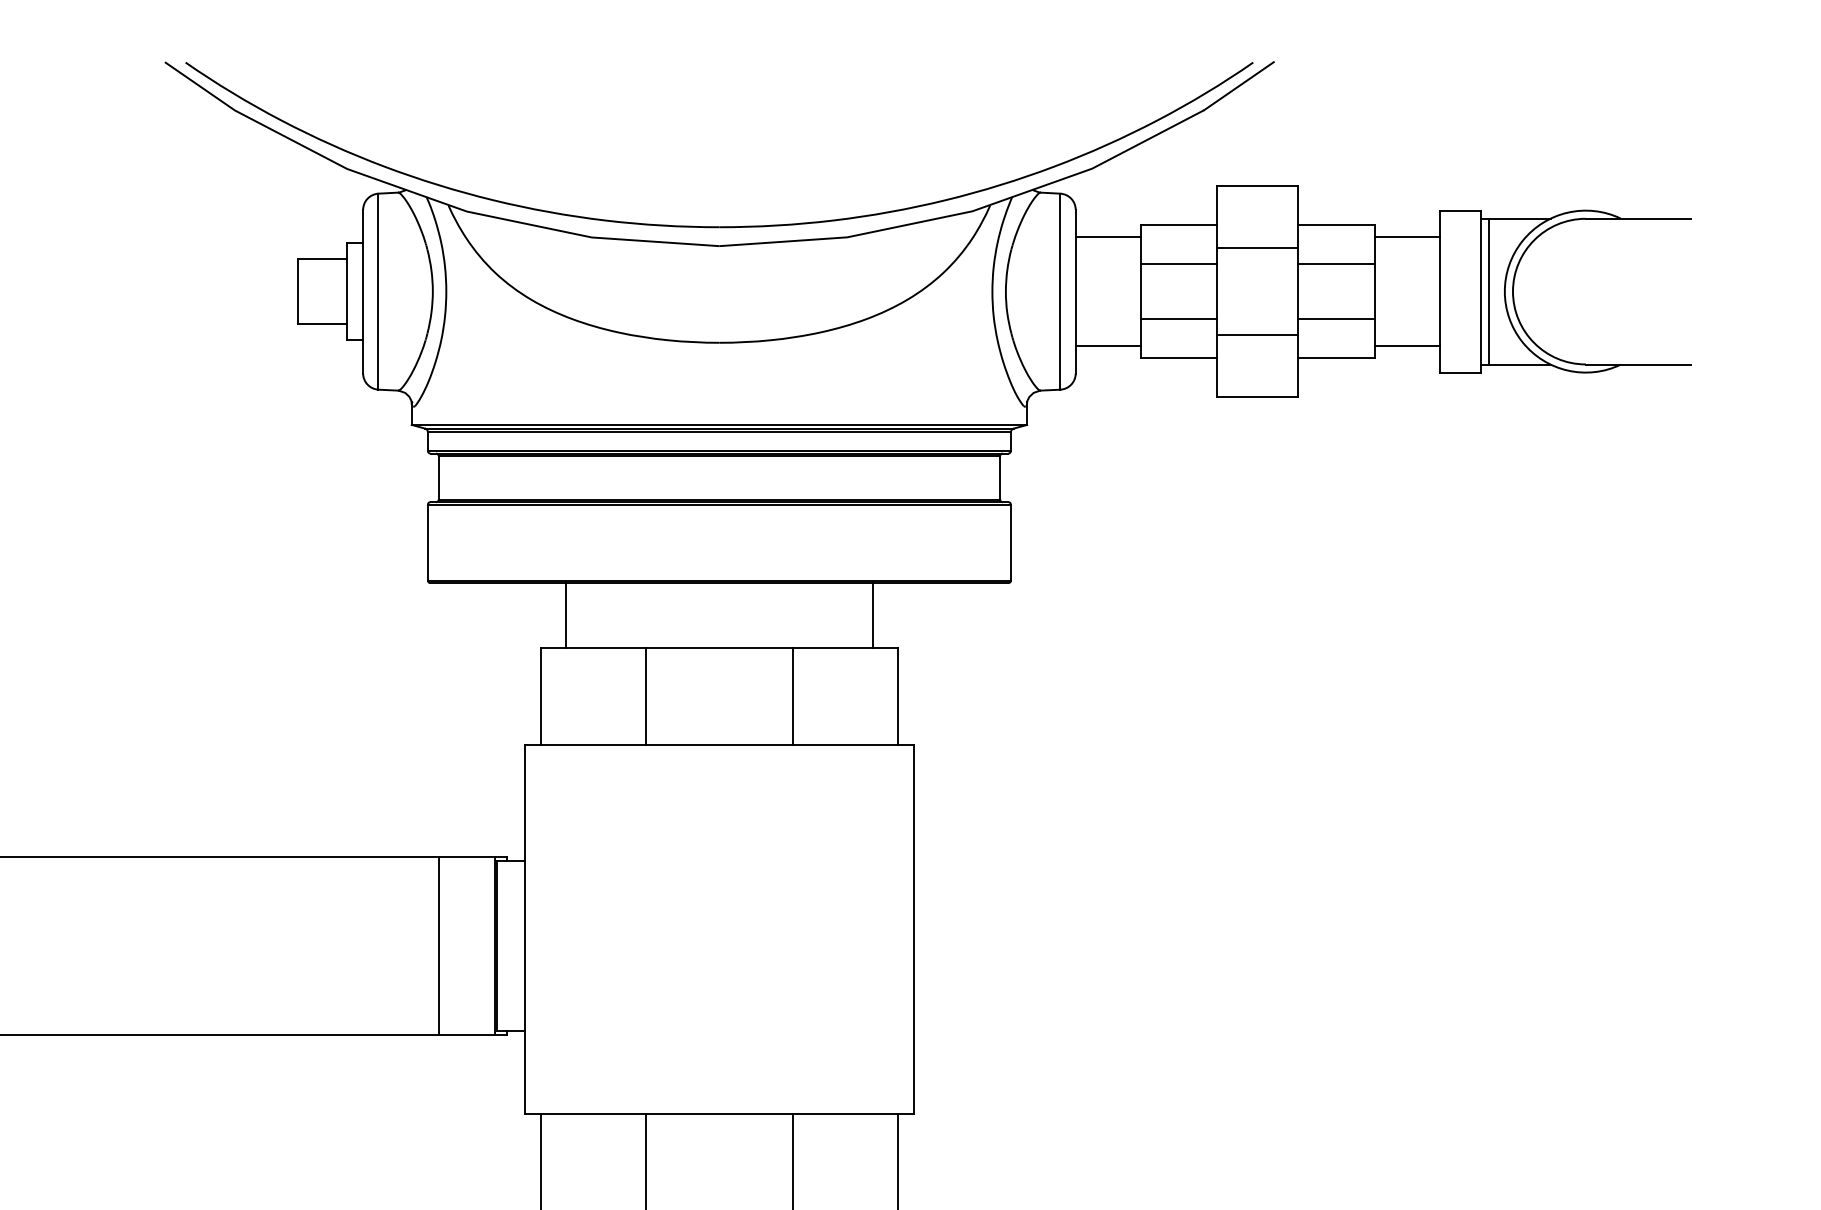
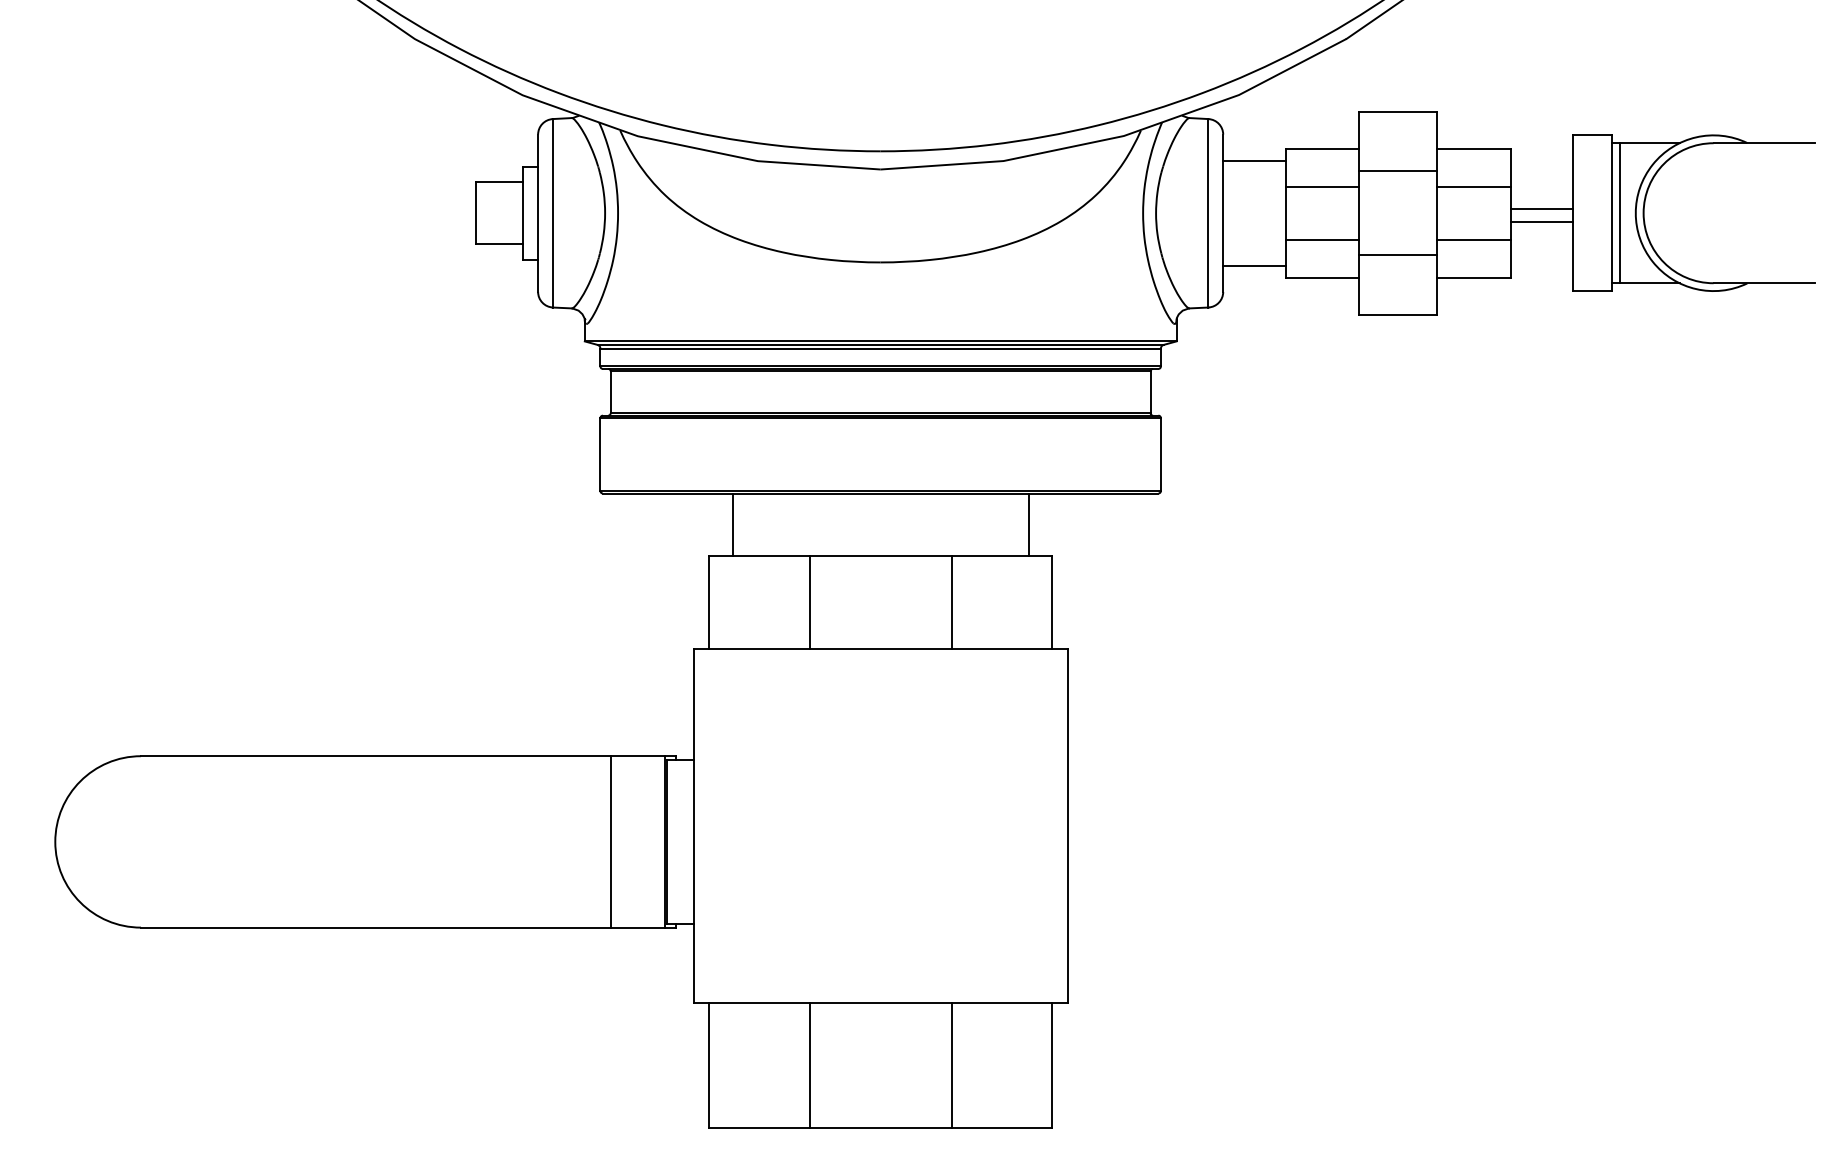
line: (1407, 236) -> (1542, 208), moved
line: (1407, 345) -> (1542, 221), moved

